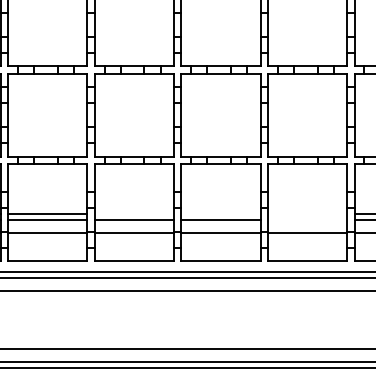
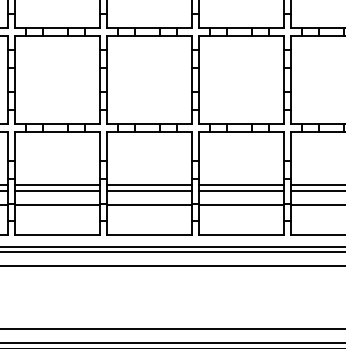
line: (134, 214) -> (57, 185), added
line: (220, 214) -> (149, 185), added
line: (307, 214) -> (241, 185), added
line: (307, 219) -> (241, 190), added

